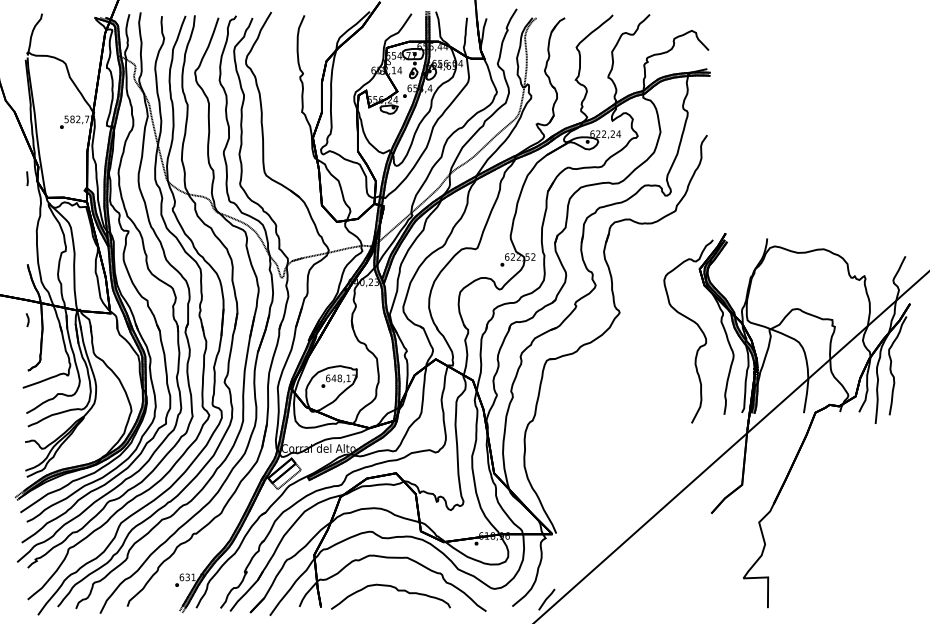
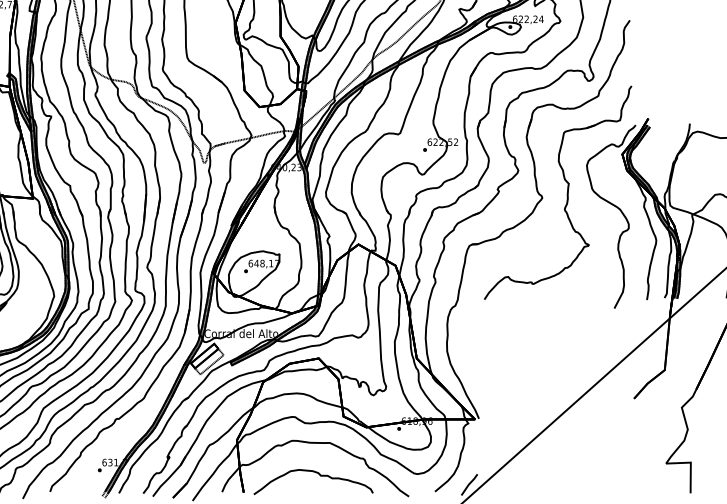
part: (644, 307) -> (567, 192), added

